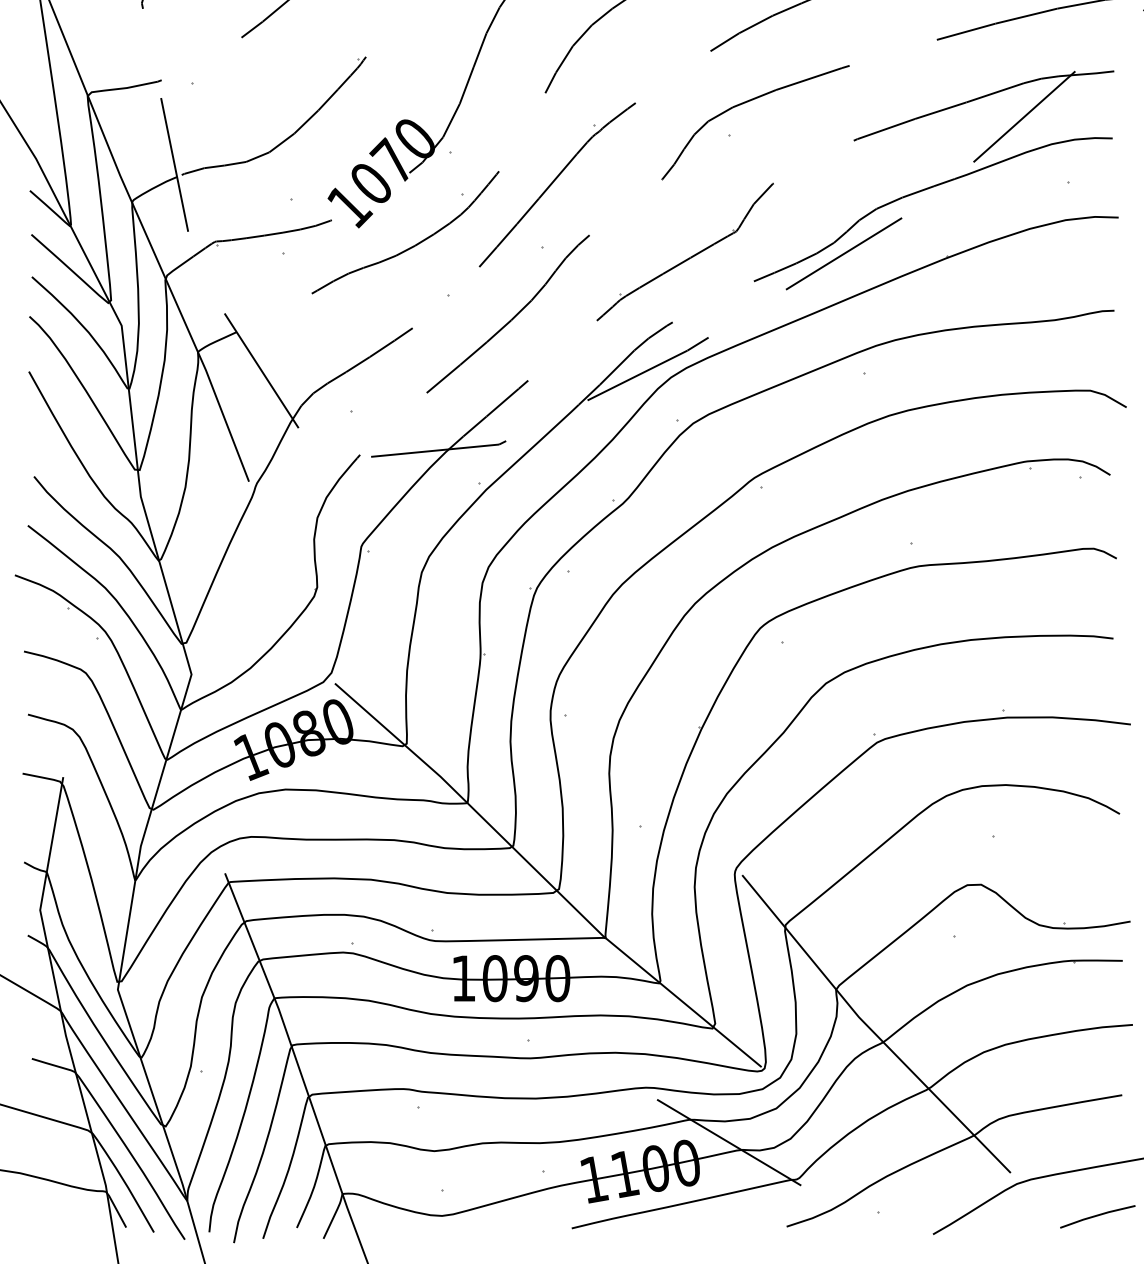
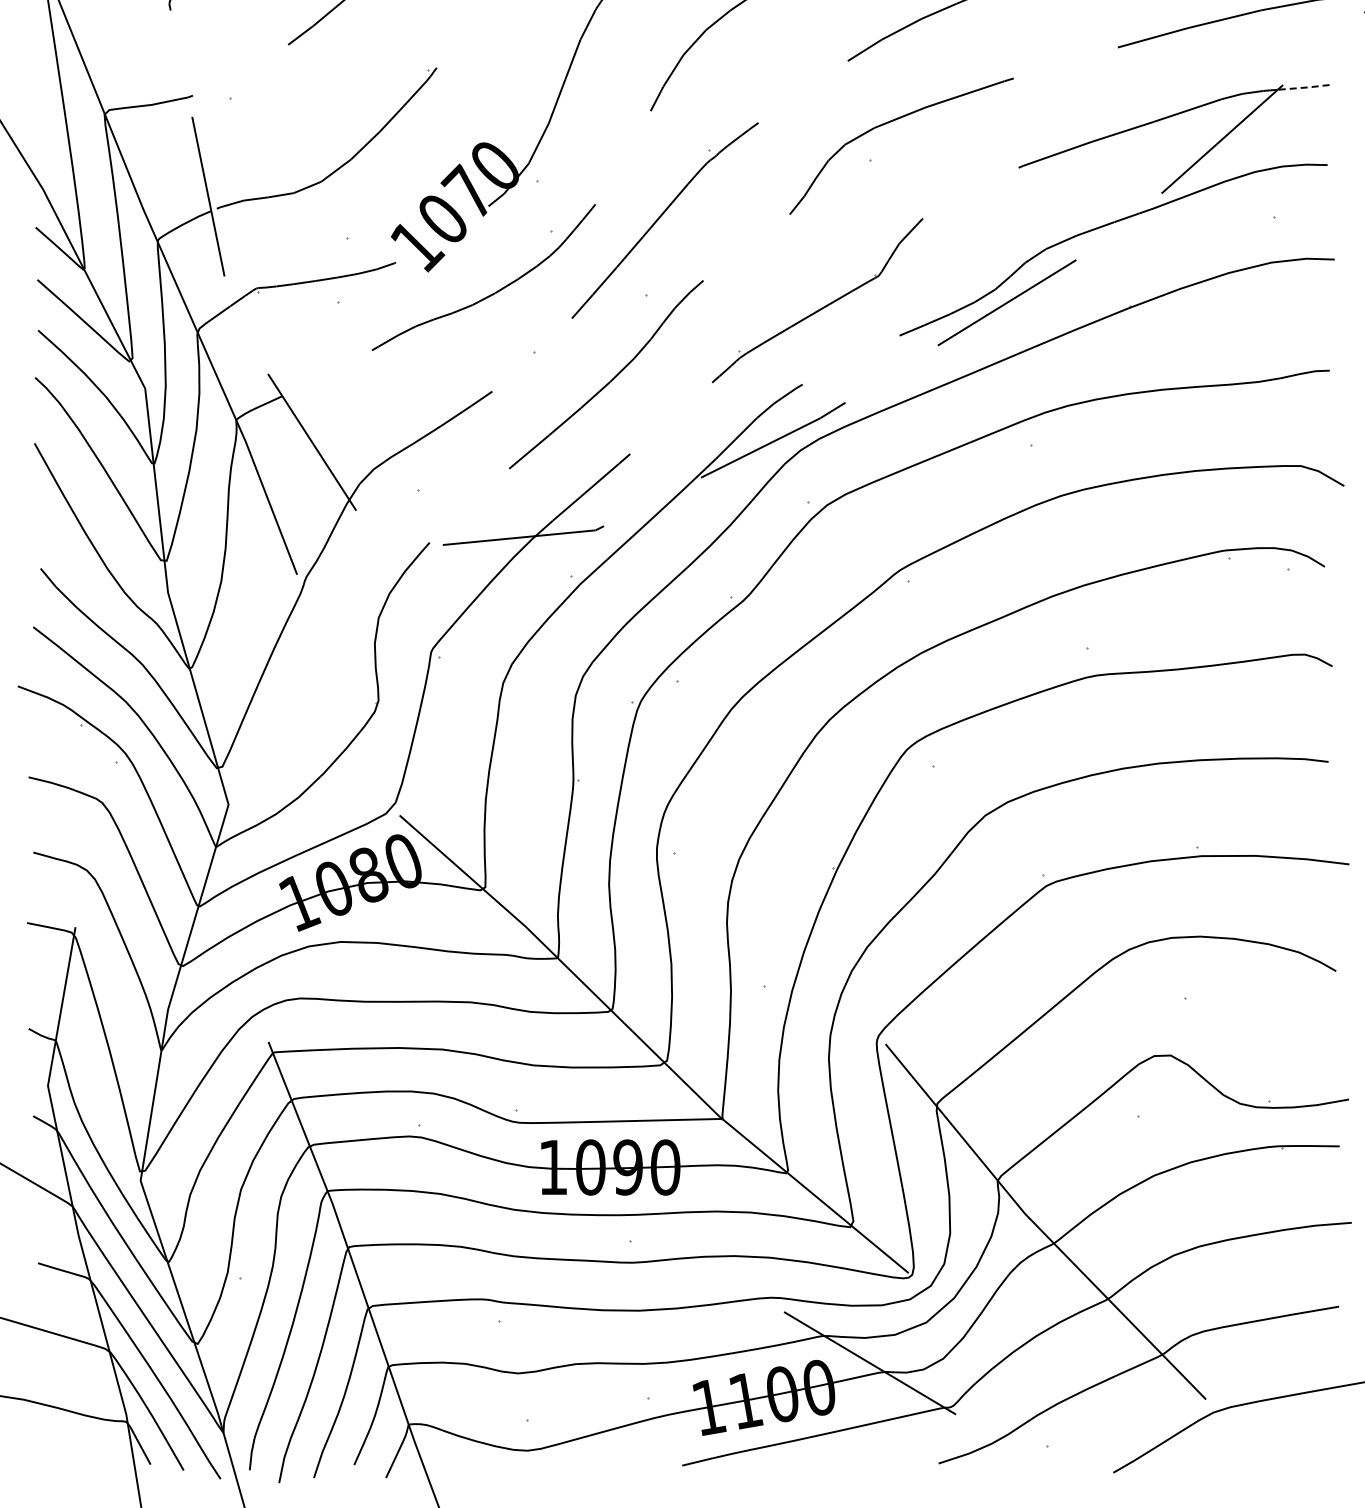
line: (1093, 73) -> (1304, 87), solid -> dashed
line: (1097, 1216) -> (1309, 1451), removed

